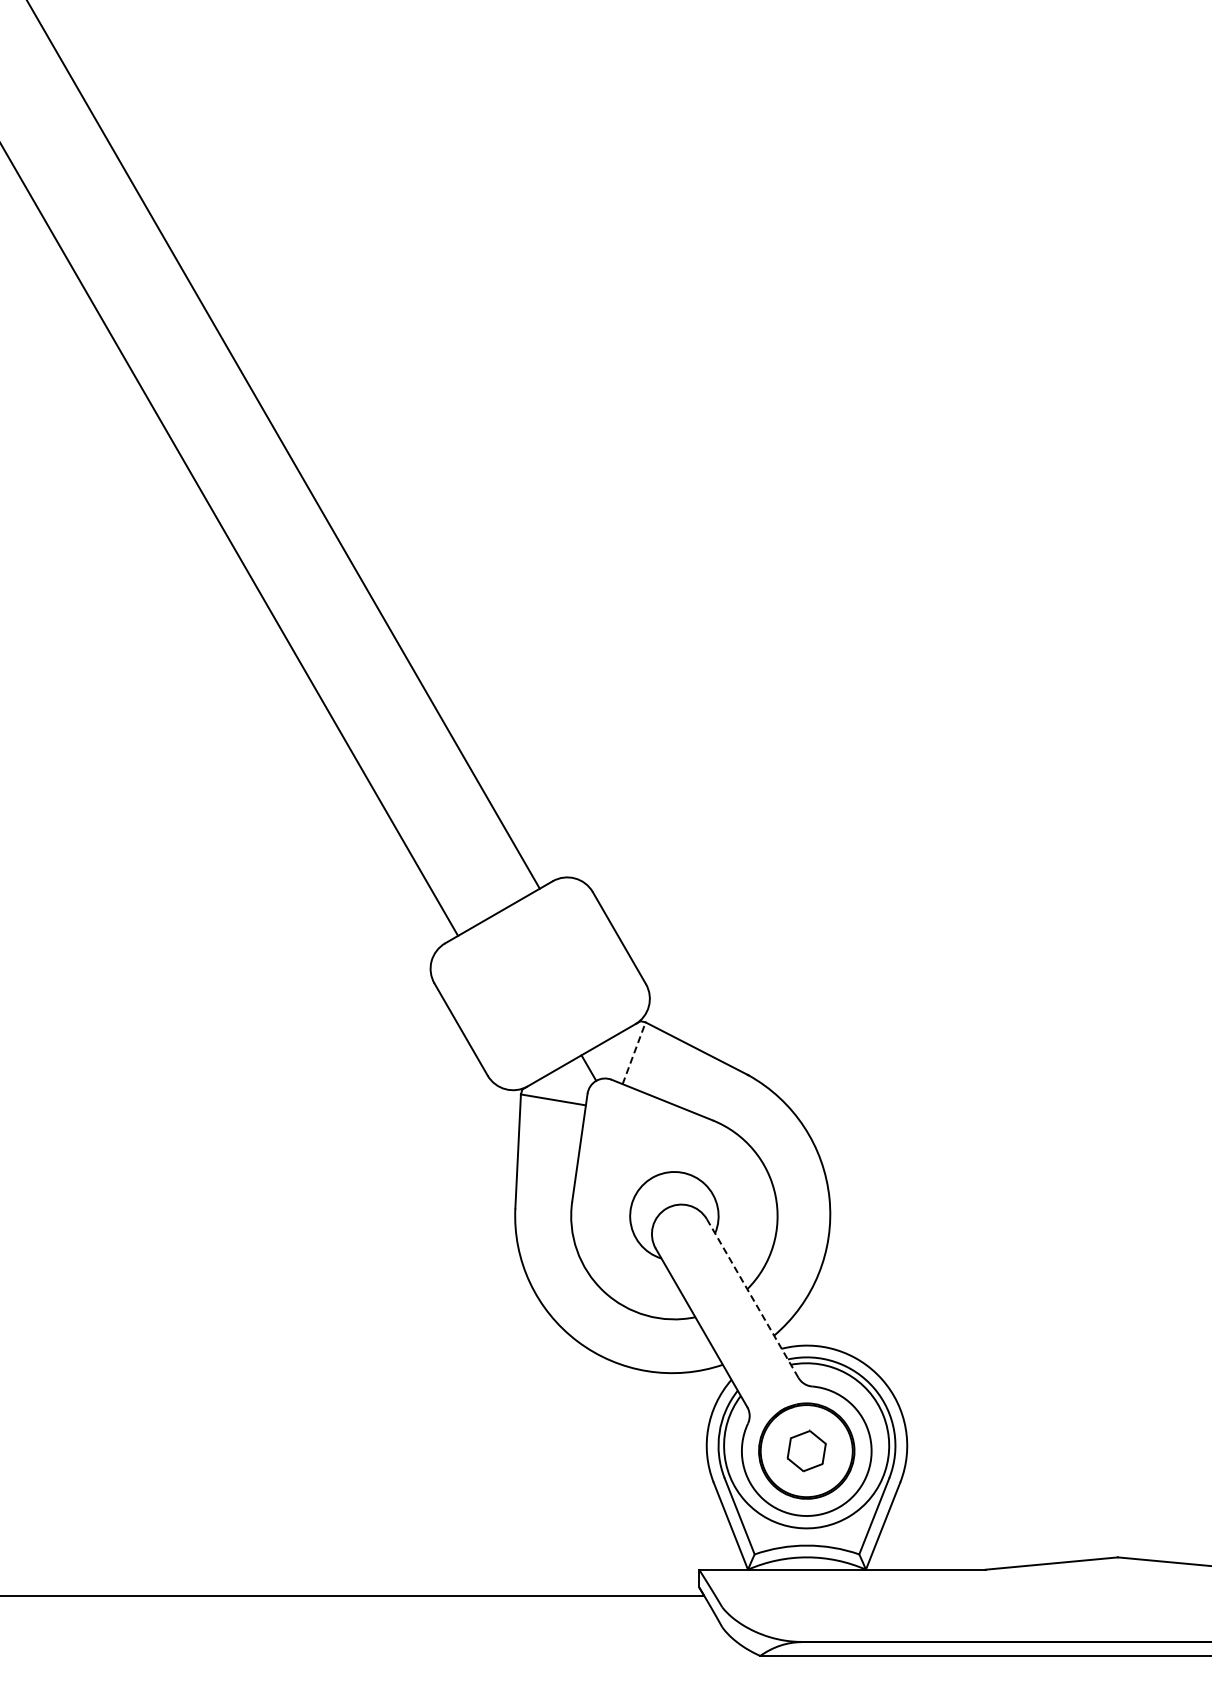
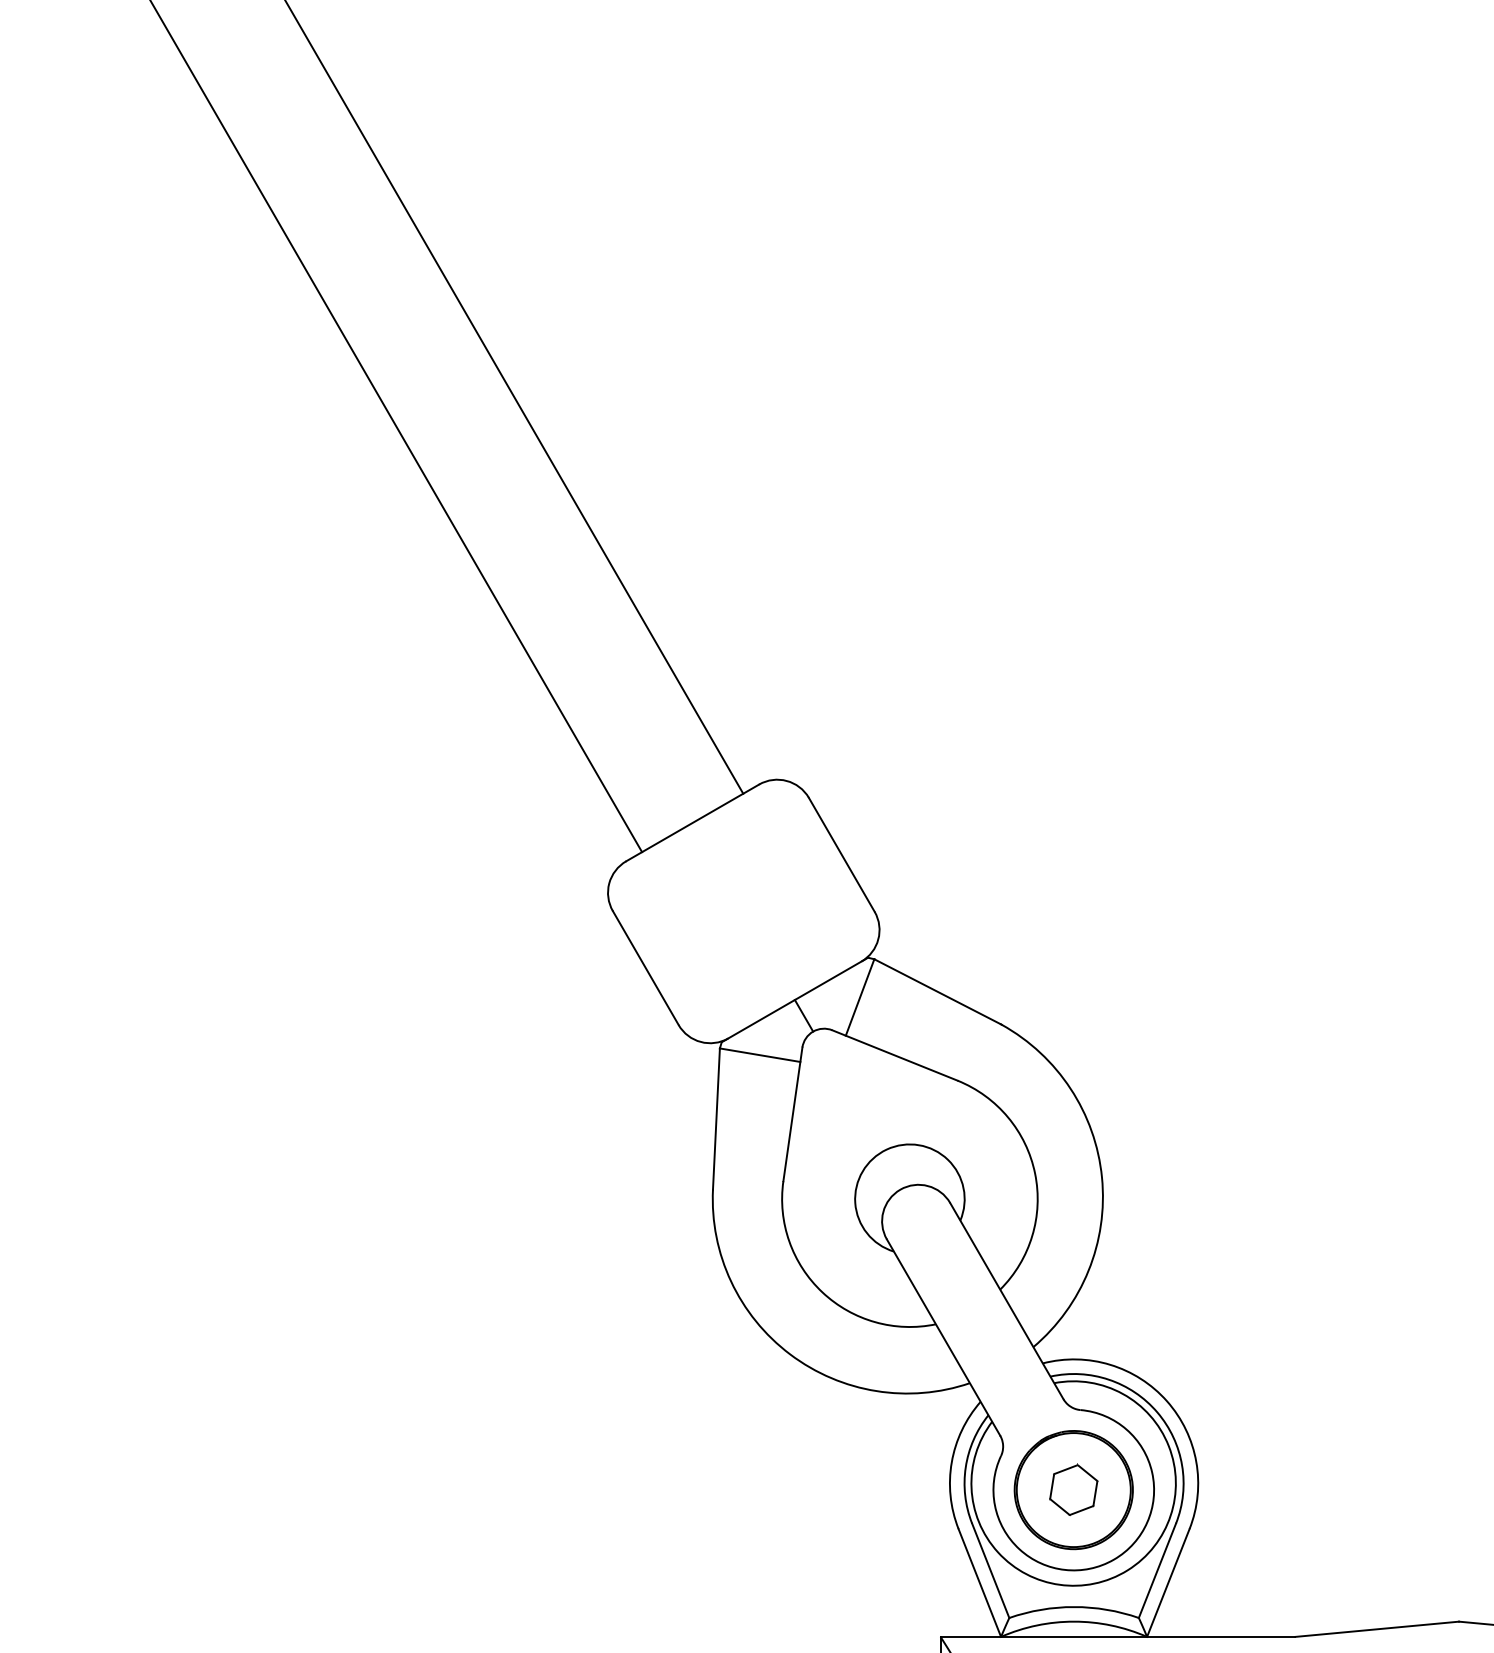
line: (634, 1053) -> (860, 997), dashed -> solid
line: (752, 1298) -> (1006, 1301), dashed -> solid

